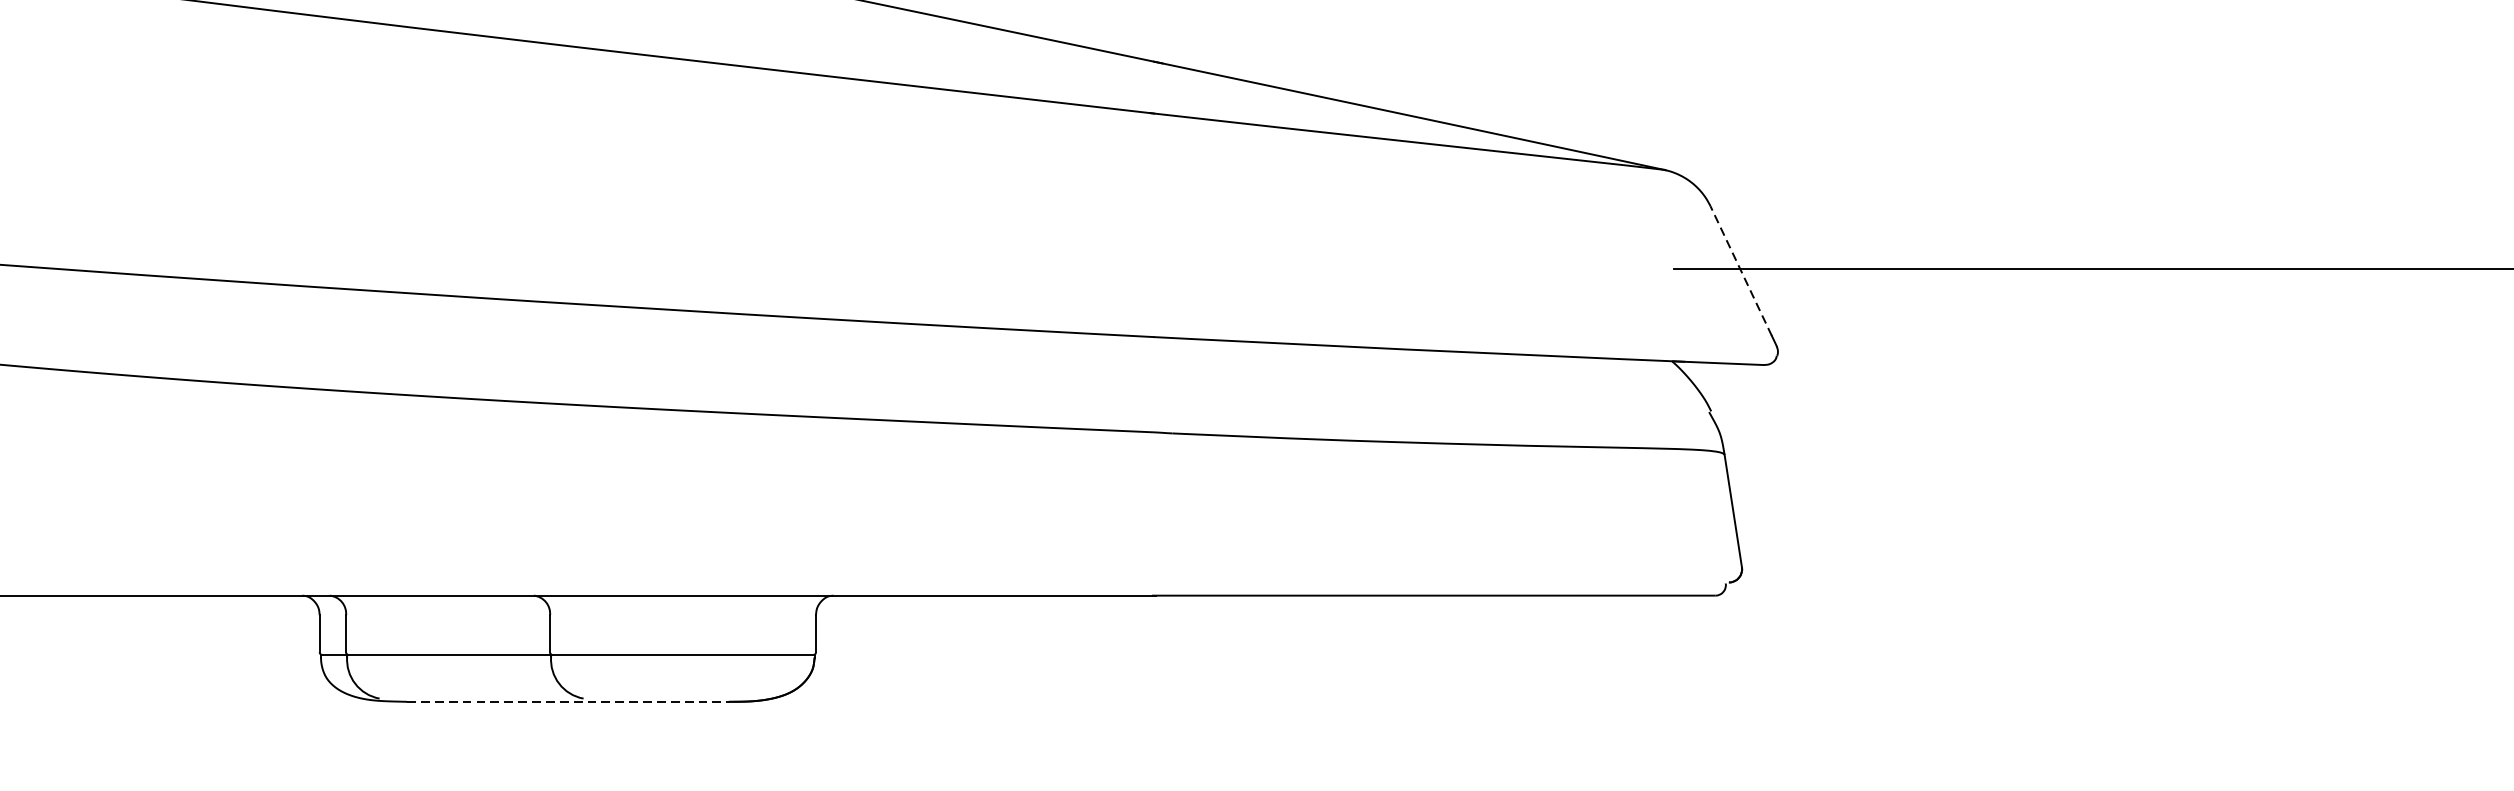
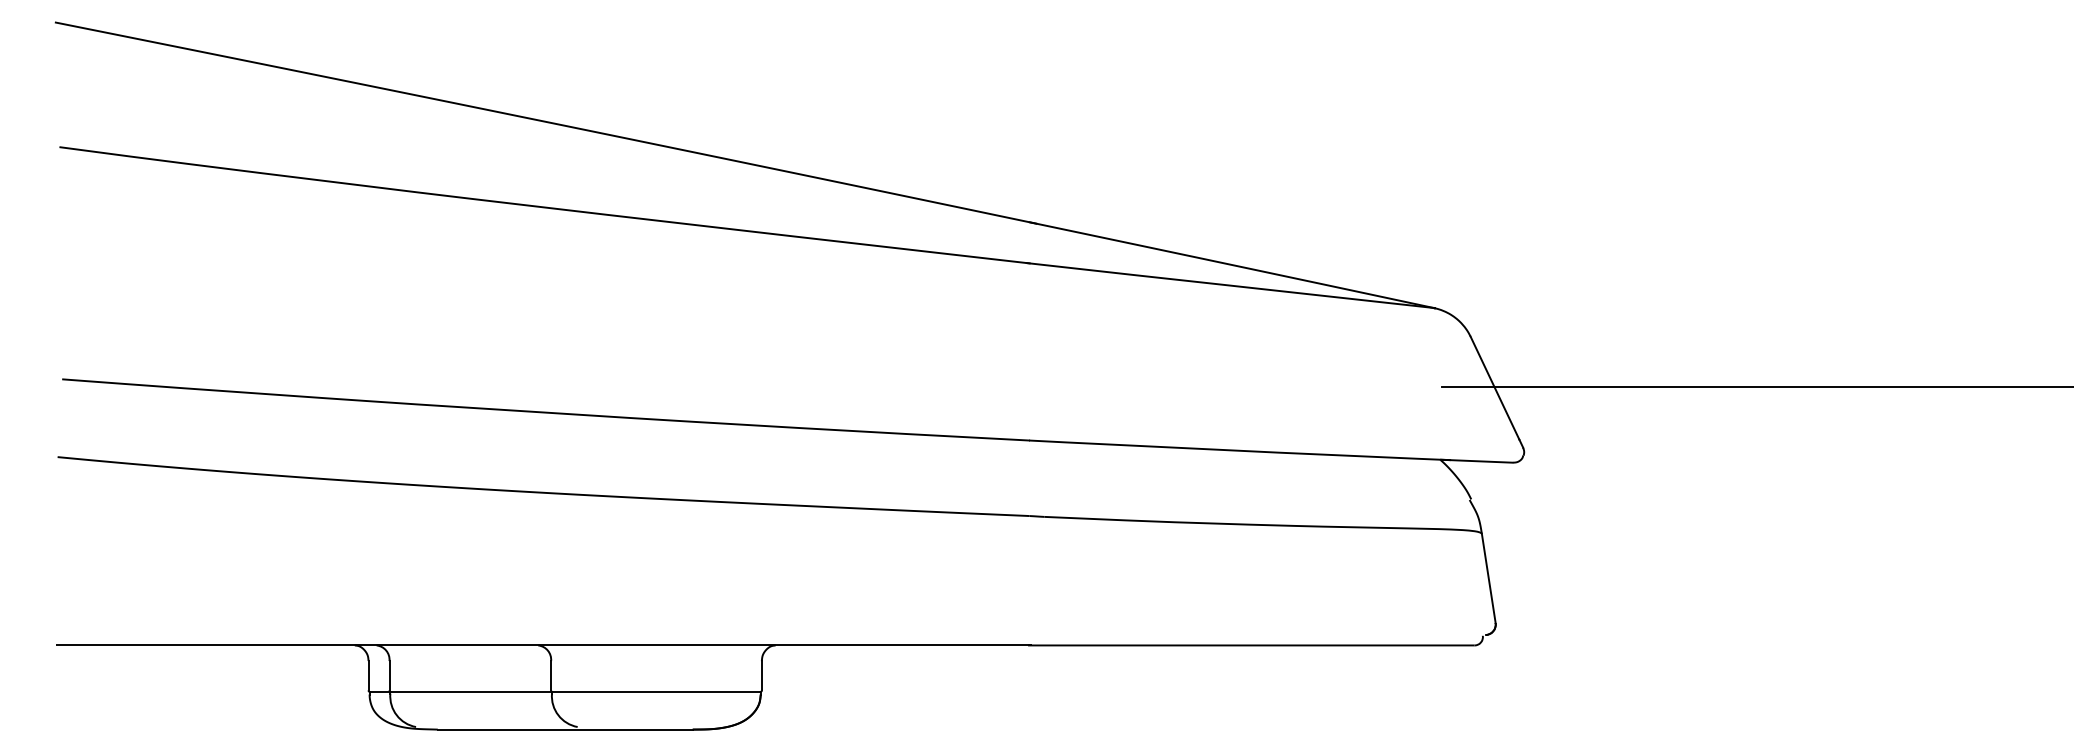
line: (1741, 271) -> (1495, 388), dashed -> solid
line: (568, 701) -> (565, 729), dashed -> solid

